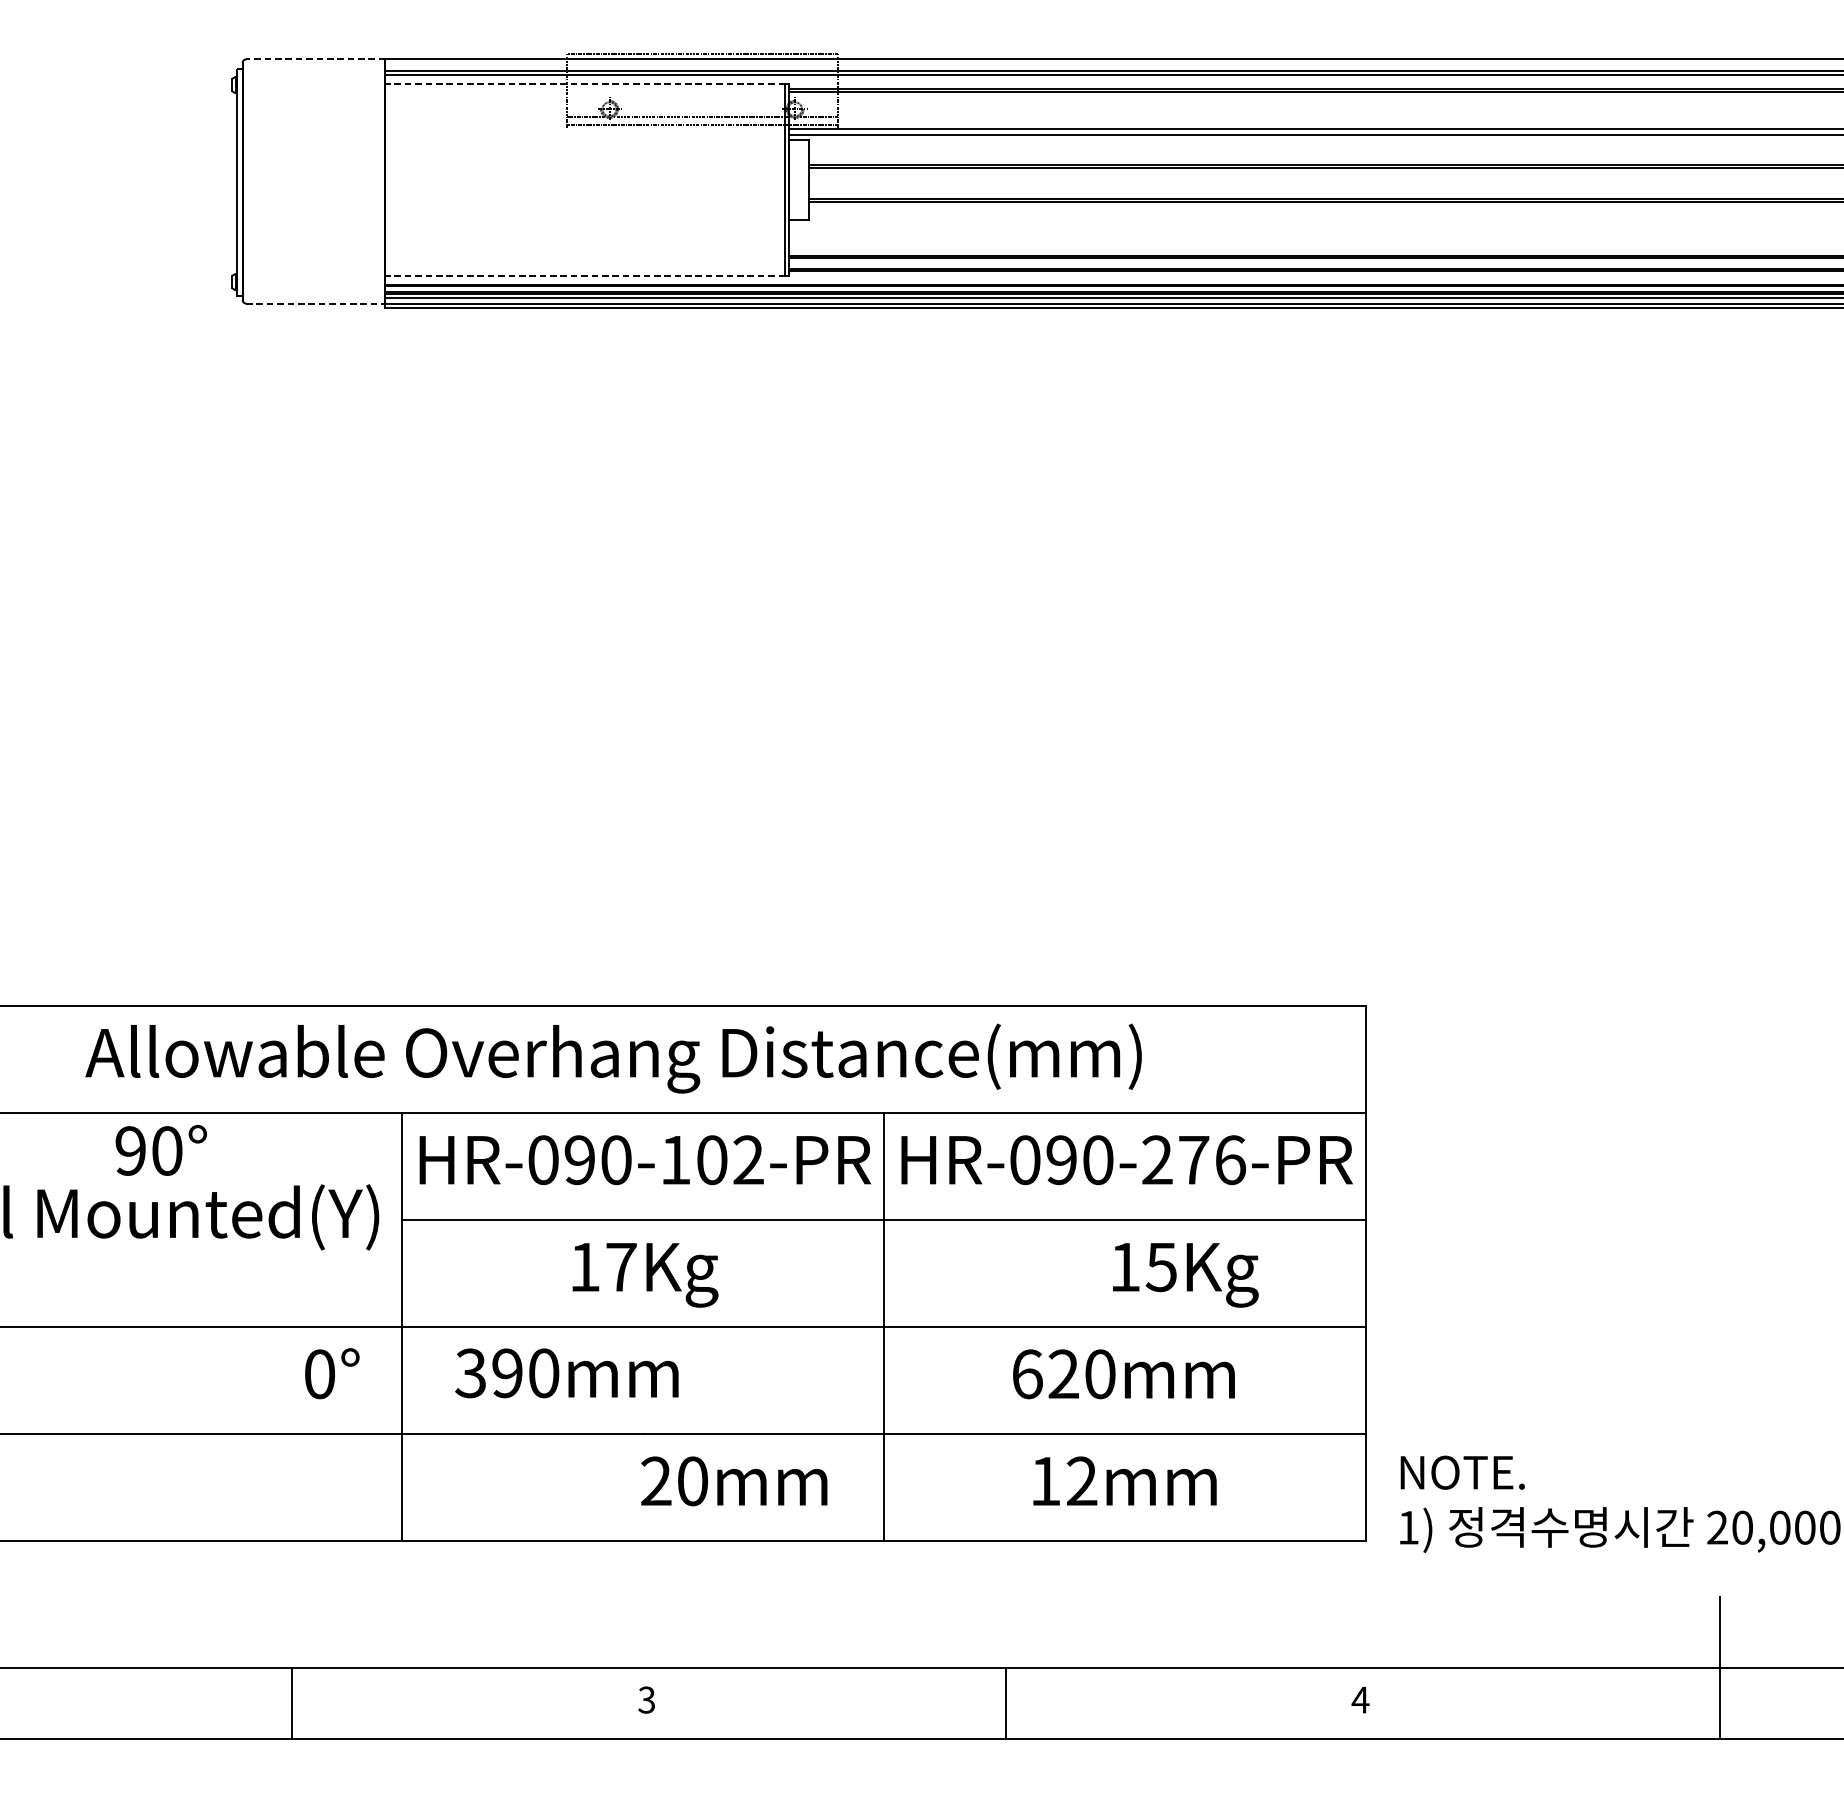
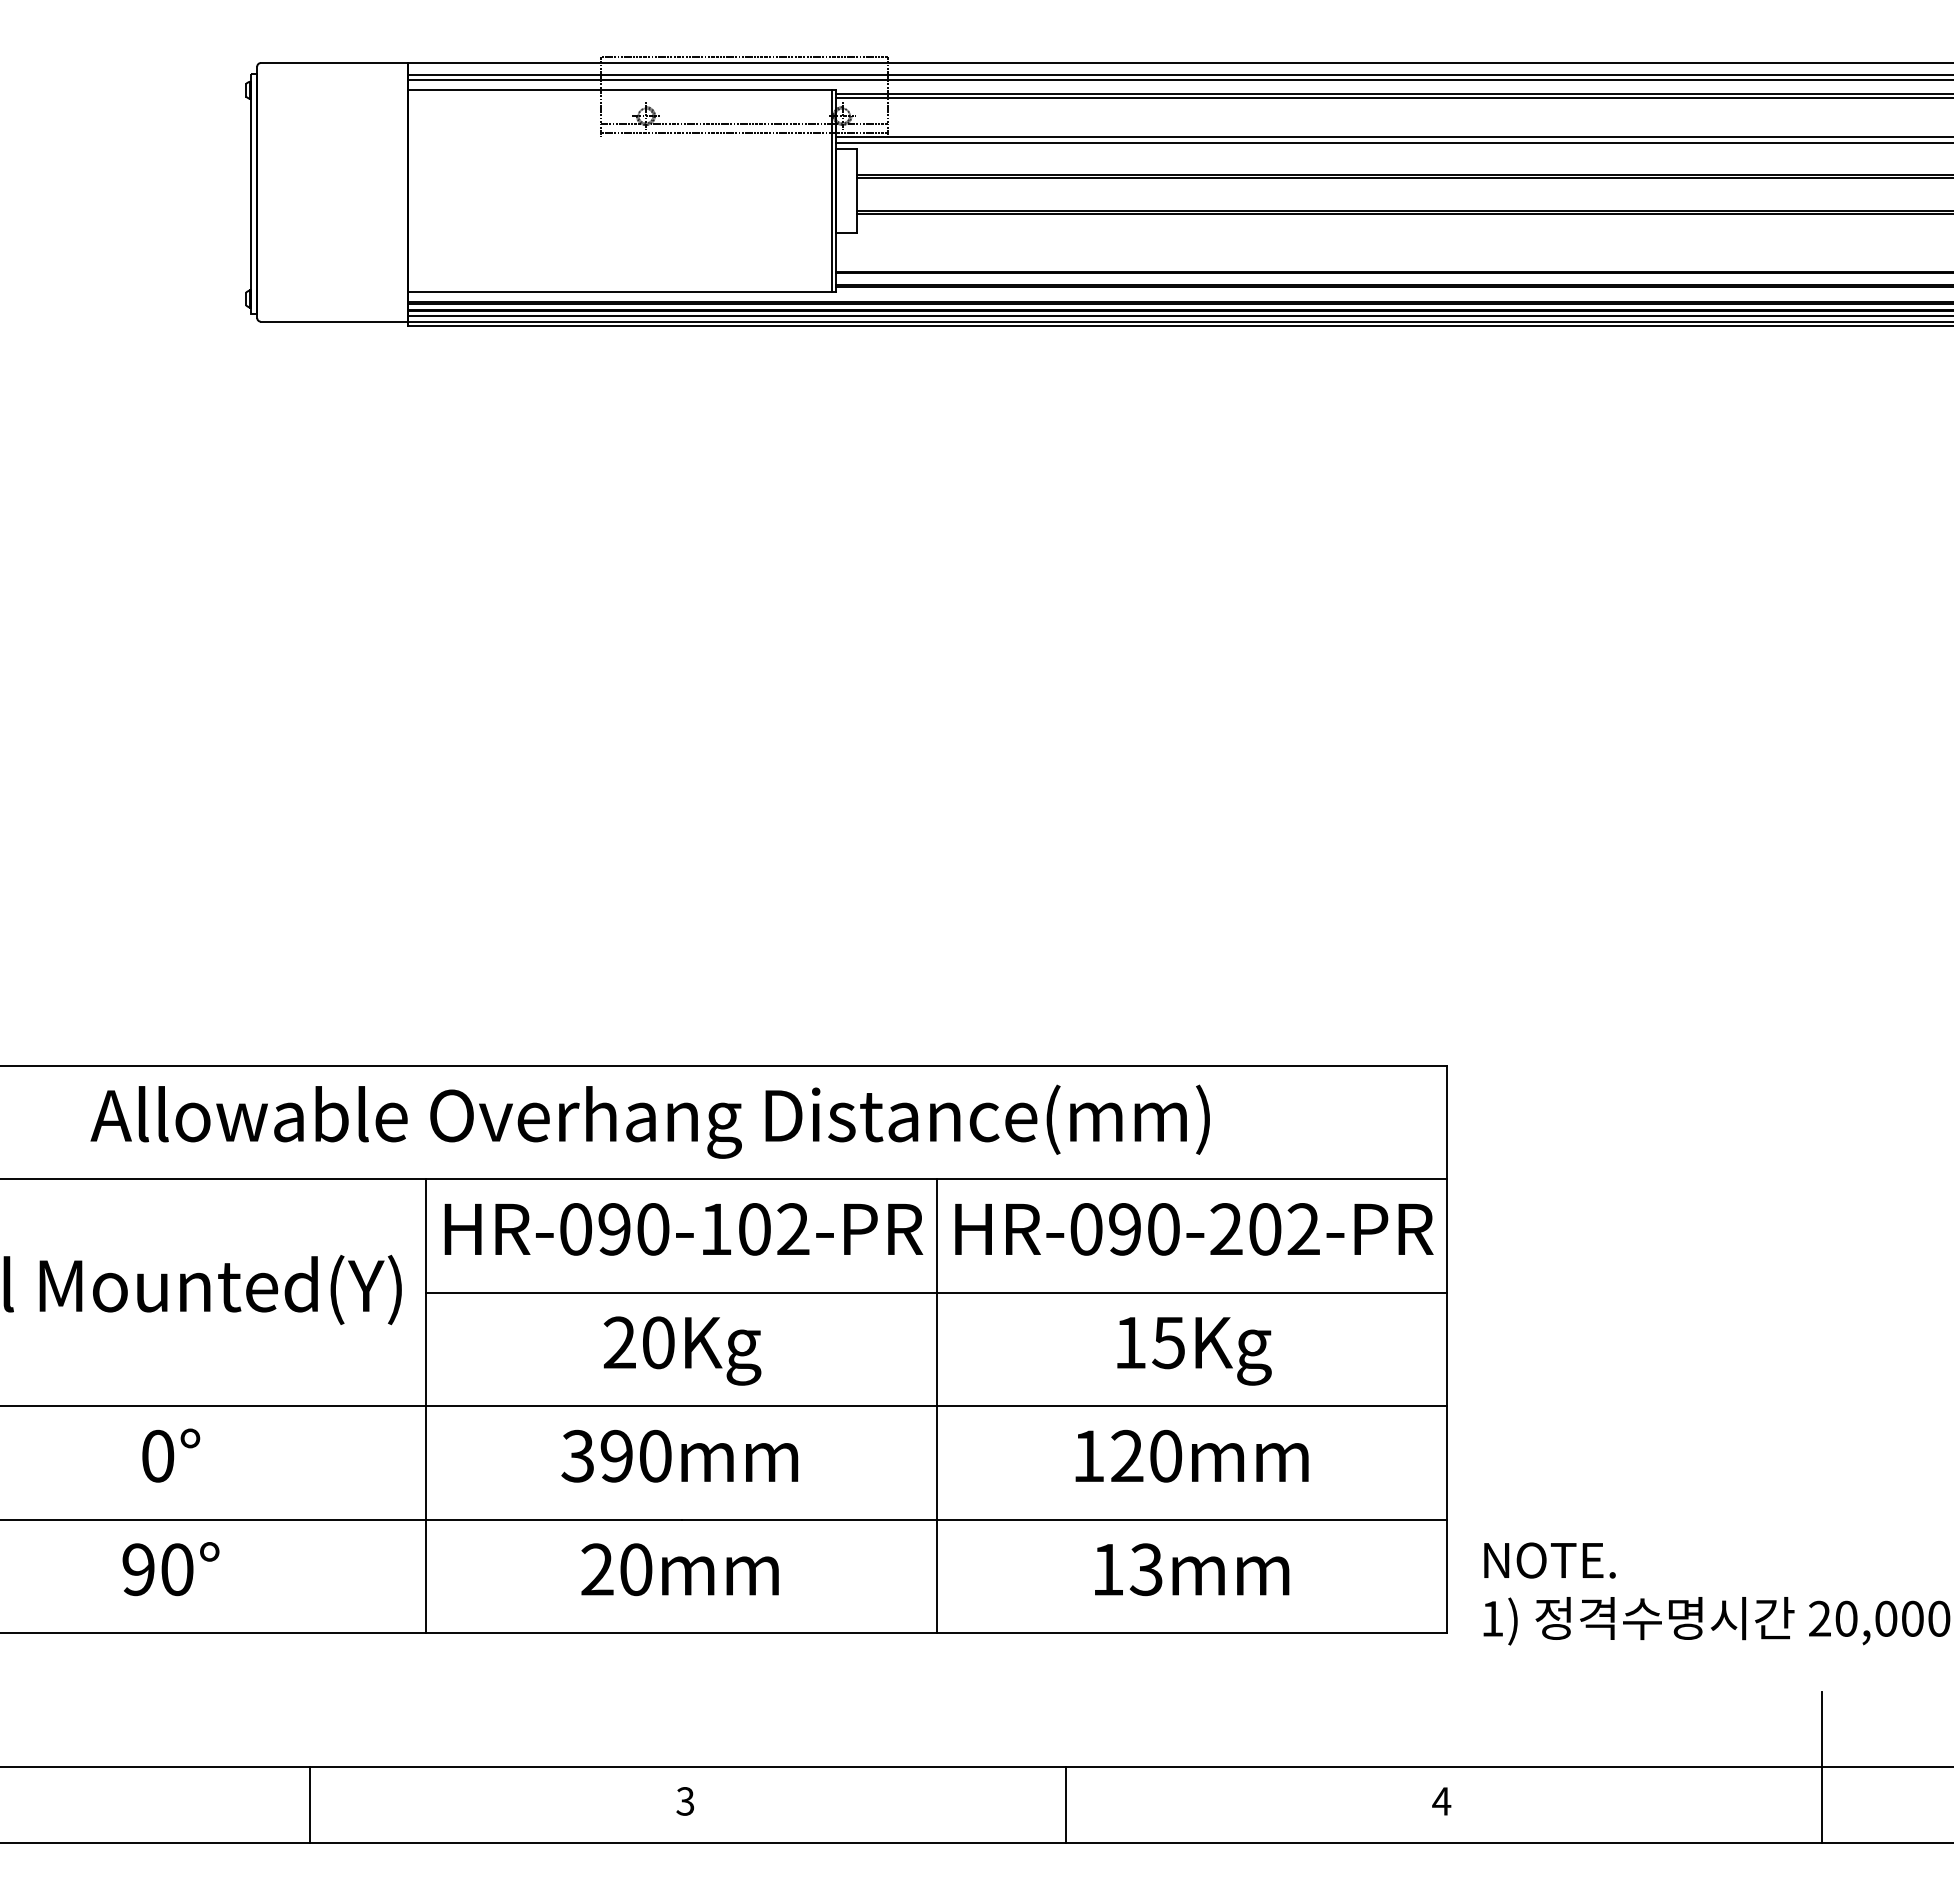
line: (315, 59) -> (334, 63), dashed -> solid
line: (585, 84) -> (620, 89), dashed -> solid
line: (585, 275) -> (620, 292), dashed -> solid
line: (315, 303) -> (334, 321), dashed -> solid
text: (160, 1150) -> (170, 1569), moved
text: (1212, 1160) -> (1284, 1229), HR-090-276-PR -> HR-090-202-PR
text: (602, 1266) -> (638, 1342), 17Kg -> 20Kg
text: (1185, 1275) -> (1194, 1351), moved
text: (566, 1372) -> (679, 1455), moved
text: (332, 1373) -> (171, 1455), moved
text: (1028, 1373) -> (1089, 1455), 620mm -> 120mm
text: (733, 1481) -> (679, 1569), moved
text: (1081, 1481) -> (1145, 1569), 12mm -> 13mm

